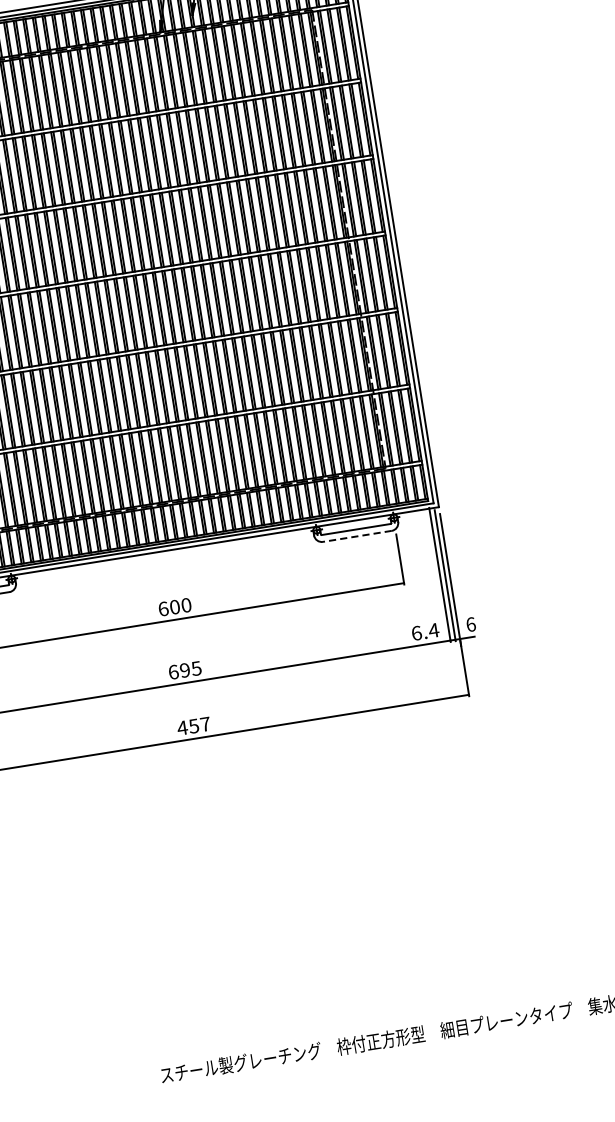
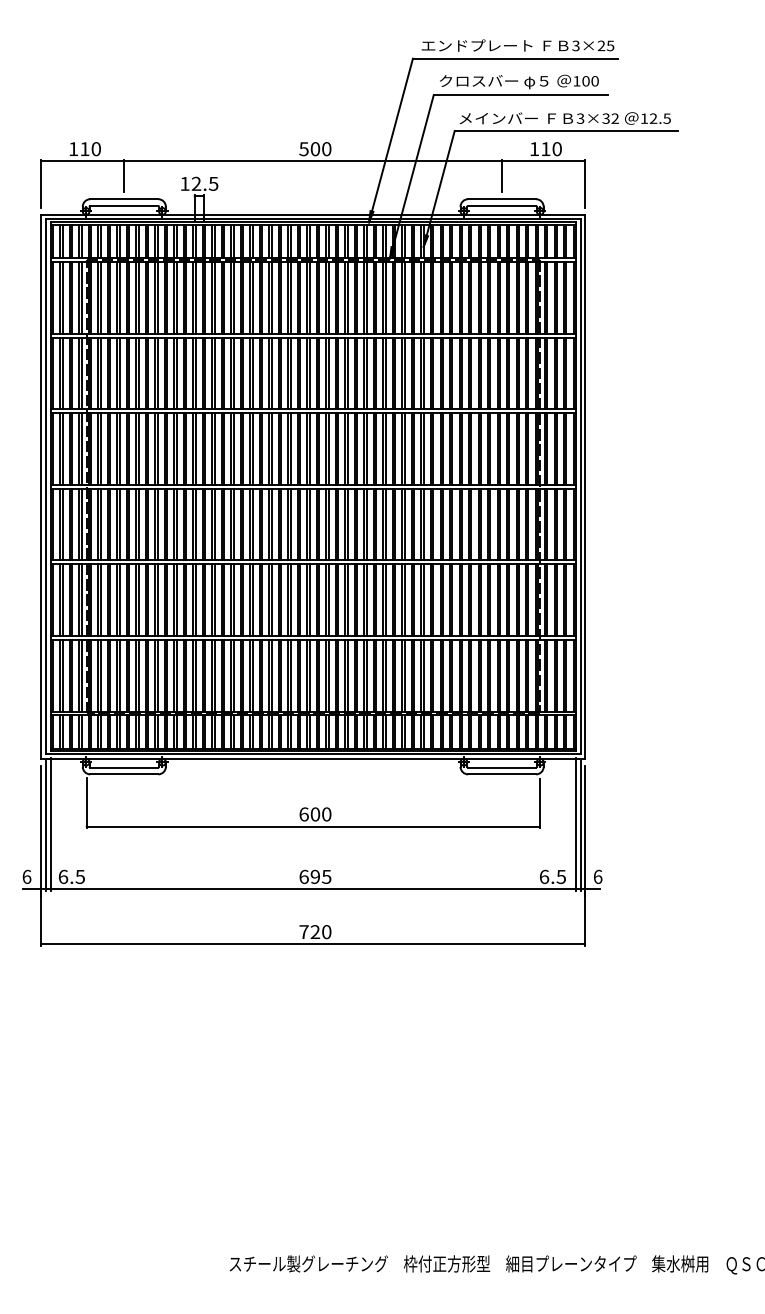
line: (356, 536) -> (501, 774), dashed -> solid
text: (434, 630) -> (561, 876), 6.4 -> 6.5
text: (193, 726) -> (314, 932), 457 -> 720

